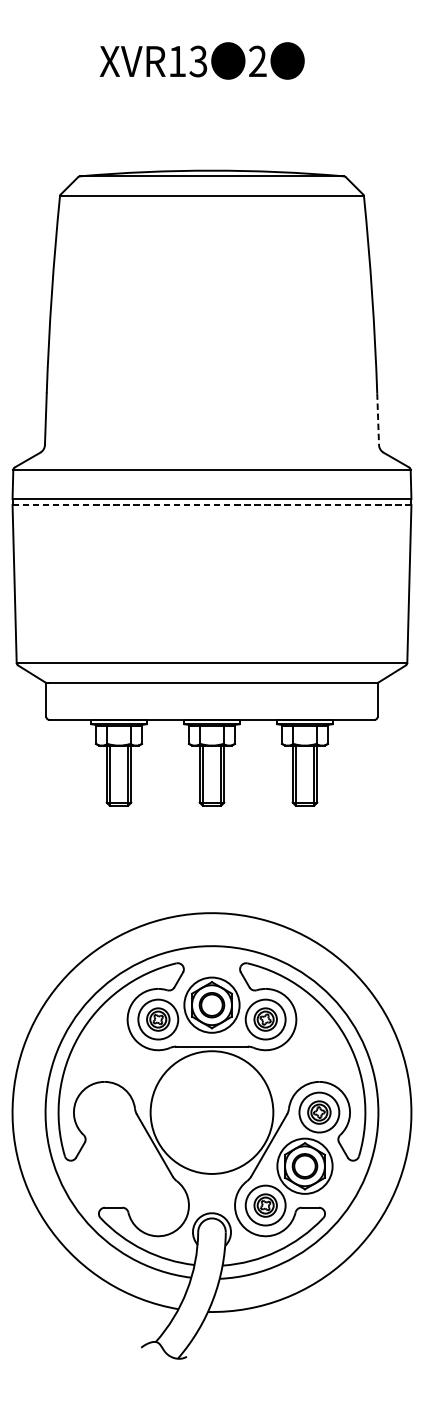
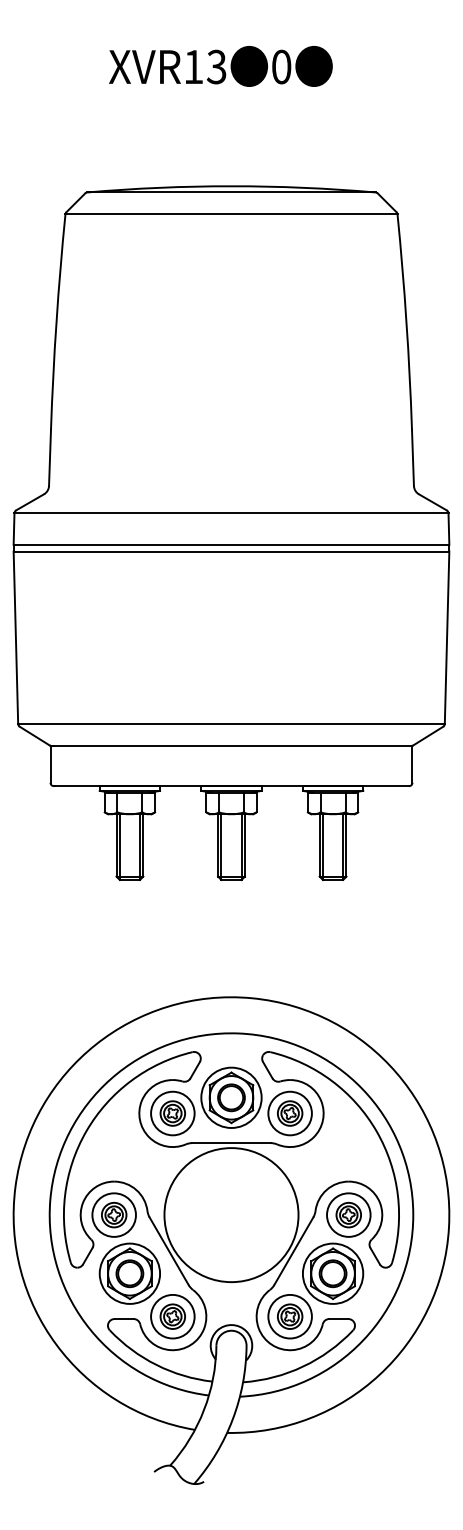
text: (257, 61) -> (281, 66), 2 -> 0
line: (377, 419) -> (412, 458), dashed -> solid
line: (212, 505) -> (231, 551), dashed -> solid
part: (131, 1158) -> (143, 1265), added

